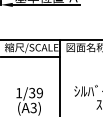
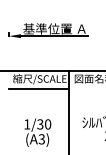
text: (39, 93) -> (47, 124), 1/39 -> 1/30

